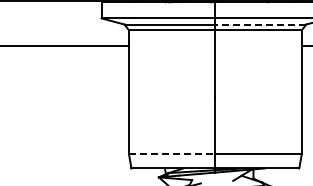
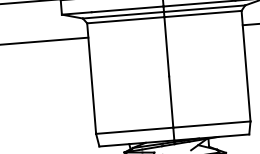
line: (260, 24) -> (204, 8), dashed -> solid
line: (172, 154) -> (135, 131), dashed -> solid

